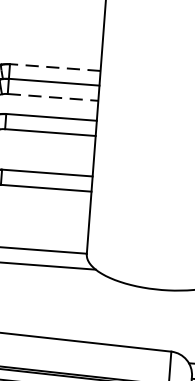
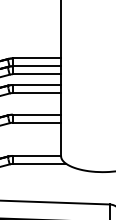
line: (54, 67) -> (36, 58), dashed -> solid
line: (54, 97) -> (37, 74), dashed -> solid

